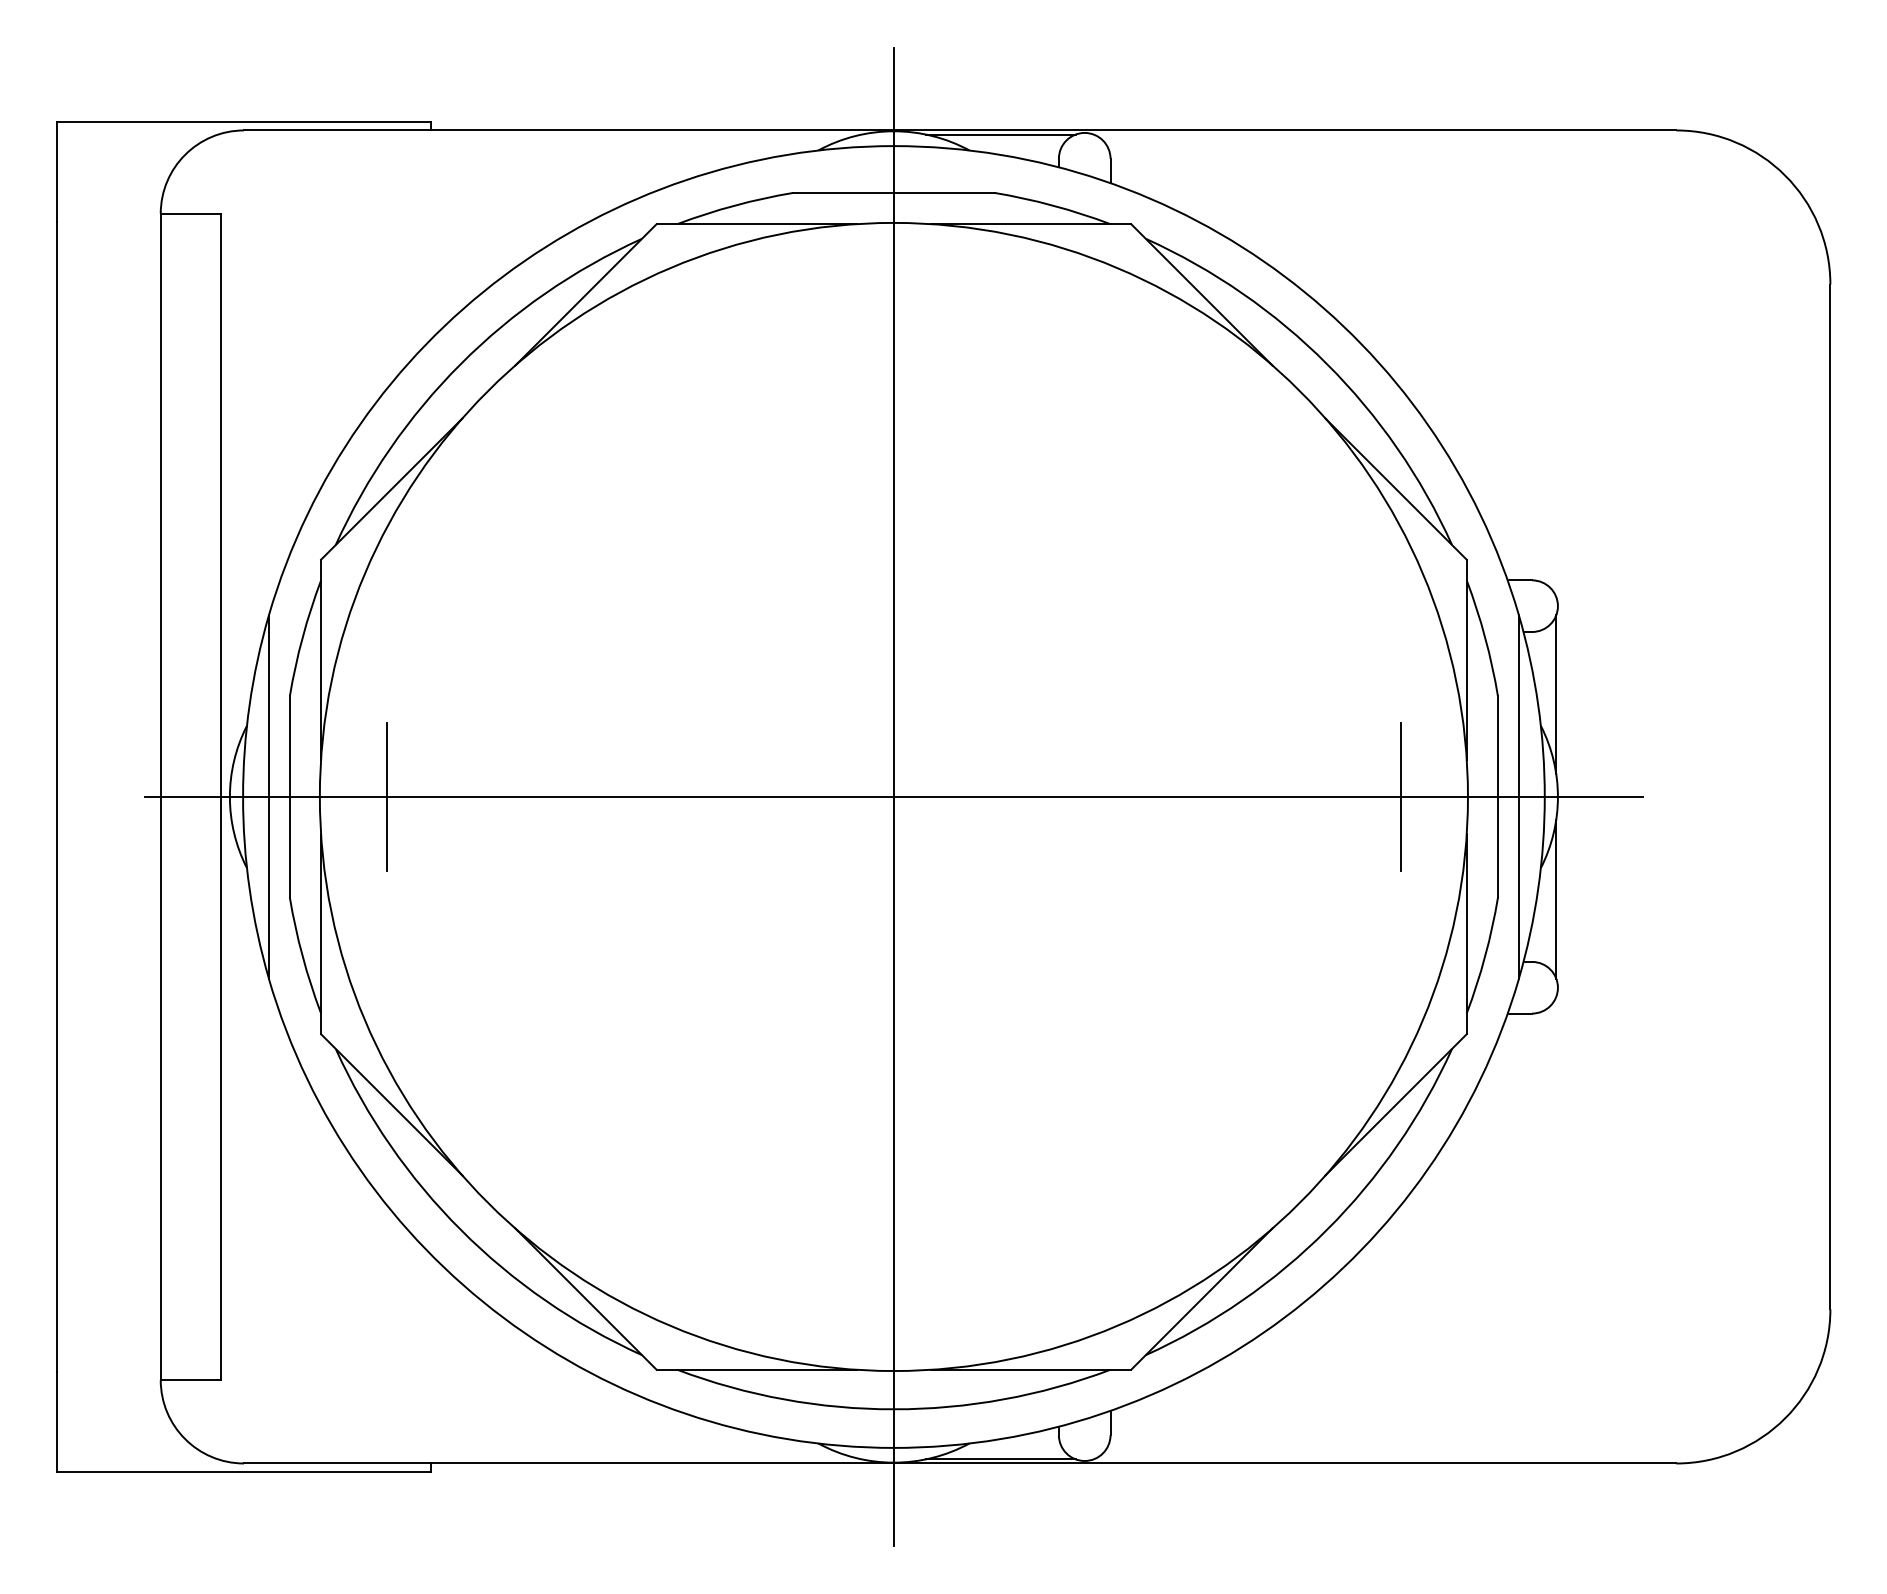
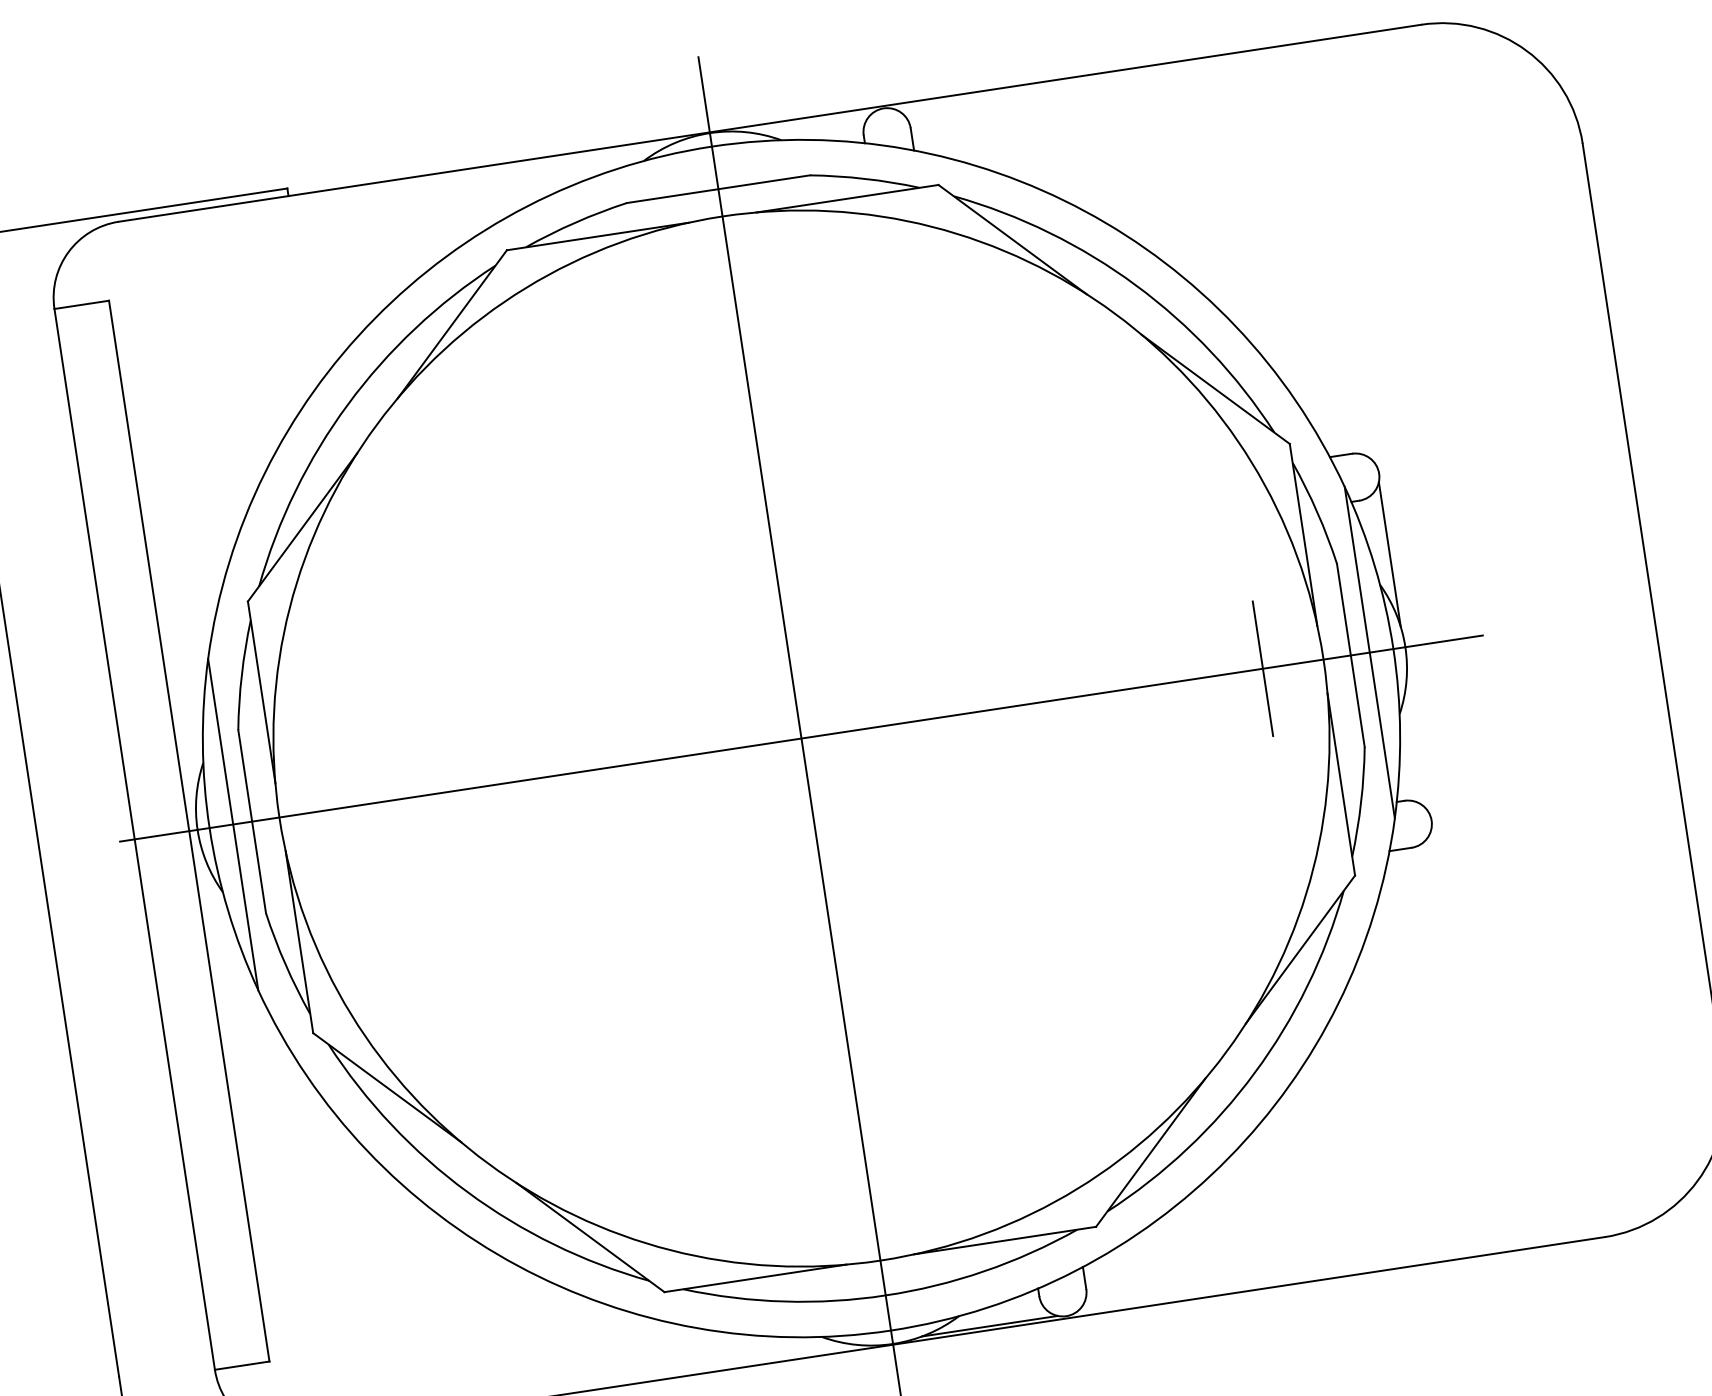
line: (1000, 134) -> (807, 121), removed
line: (386, 796) -> (339, 807), removed
line: (1556, 898) -> (1418, 739), removed

